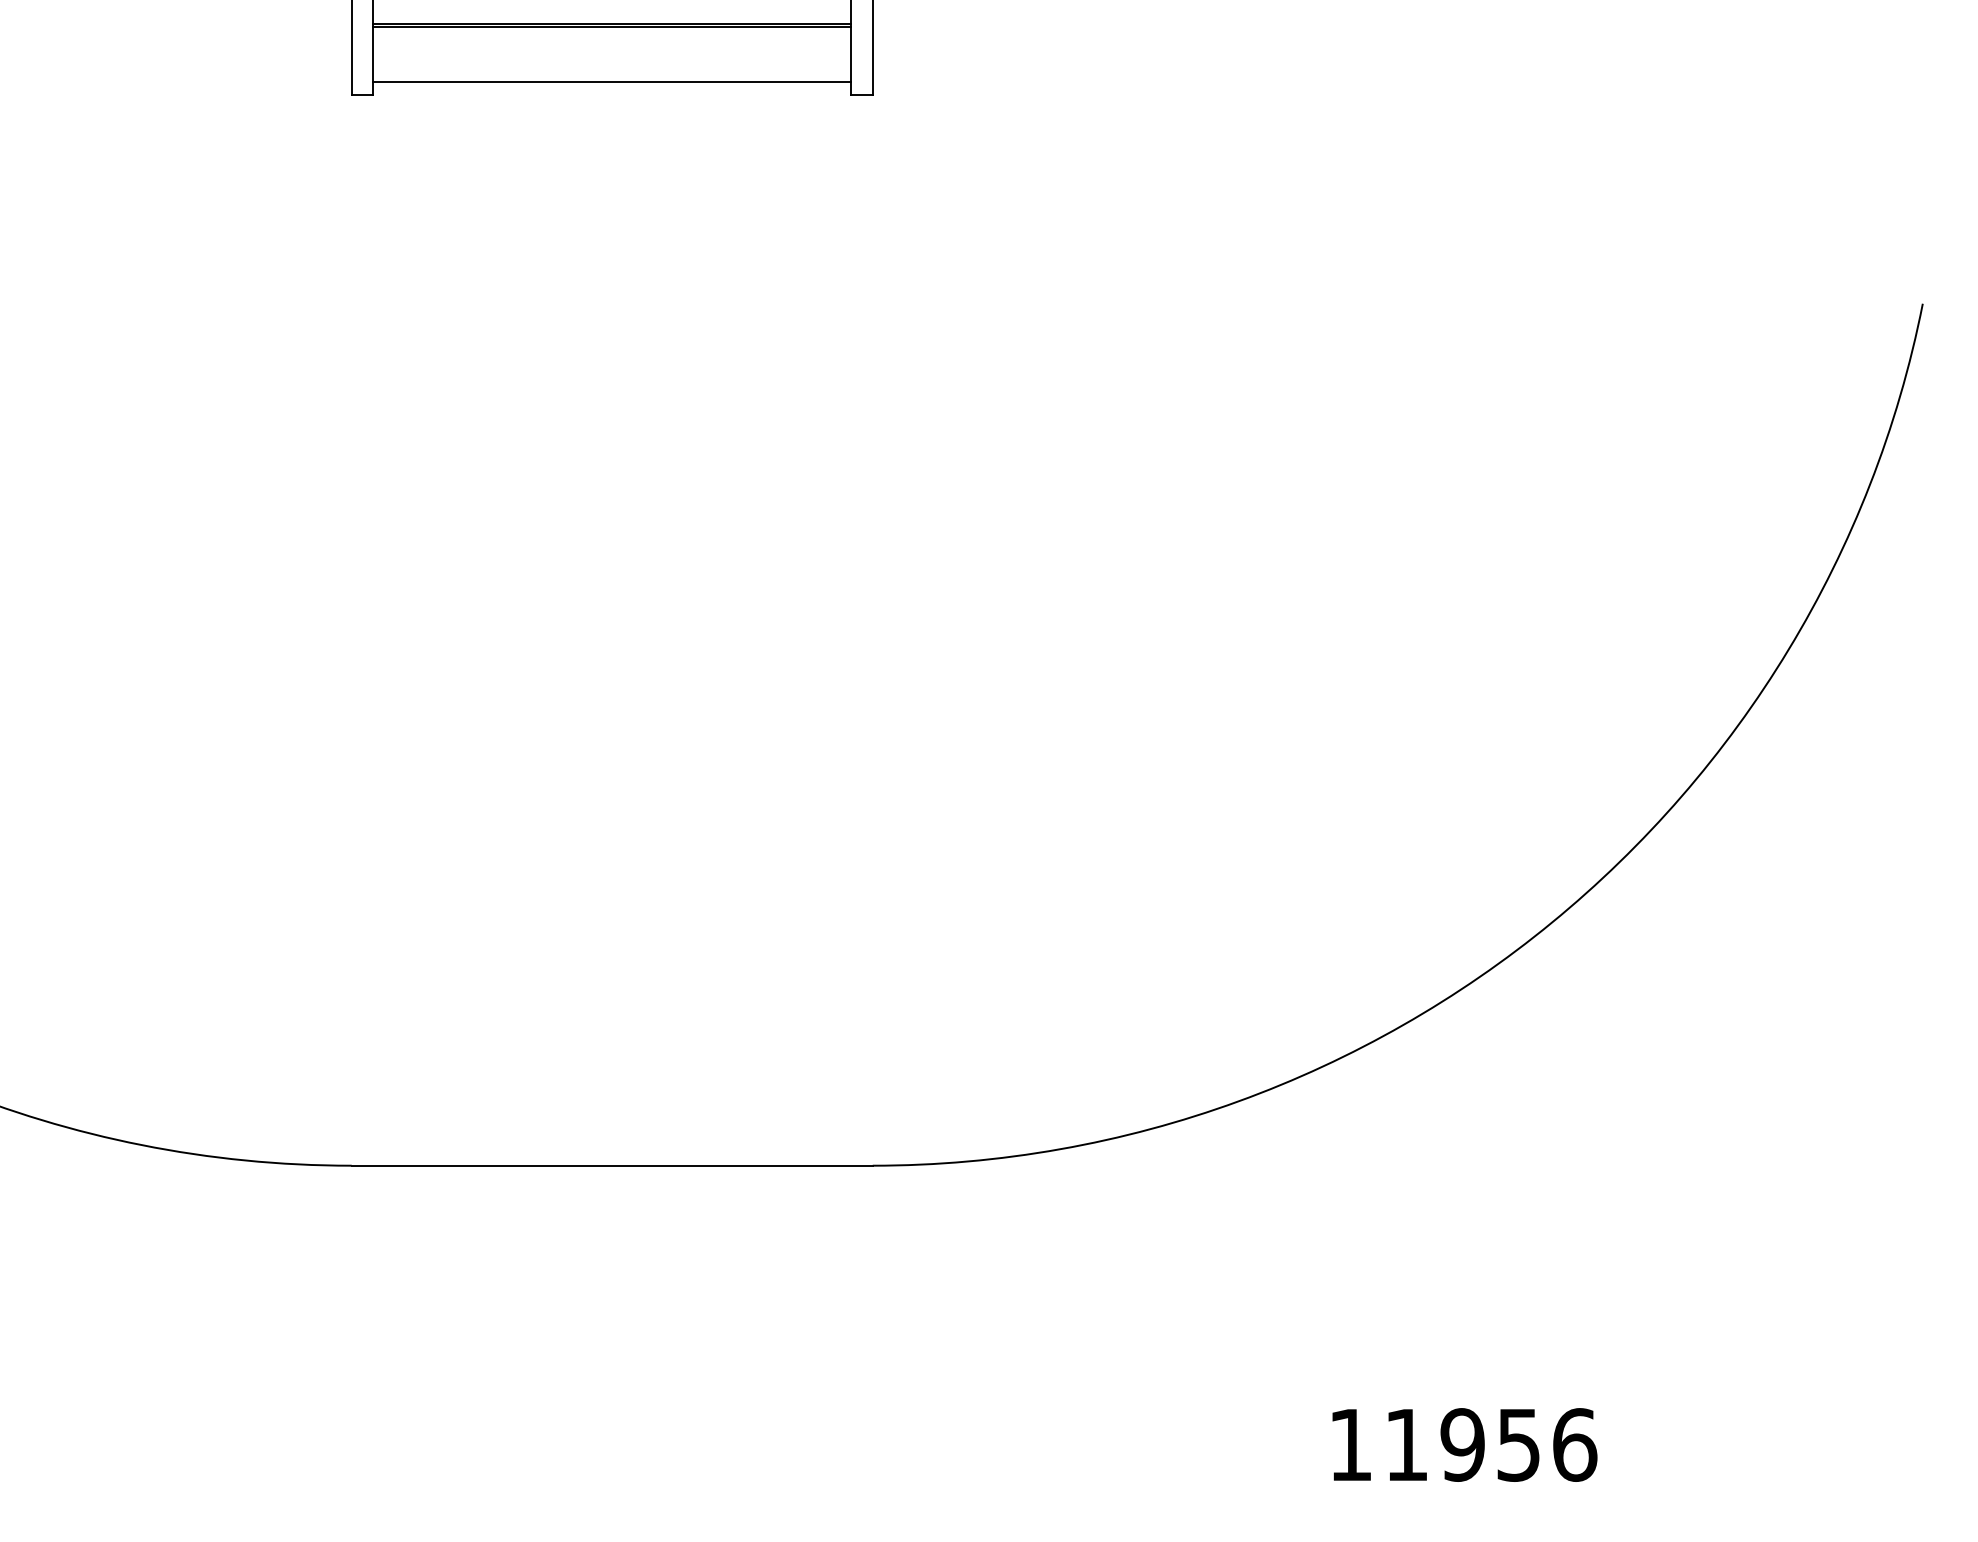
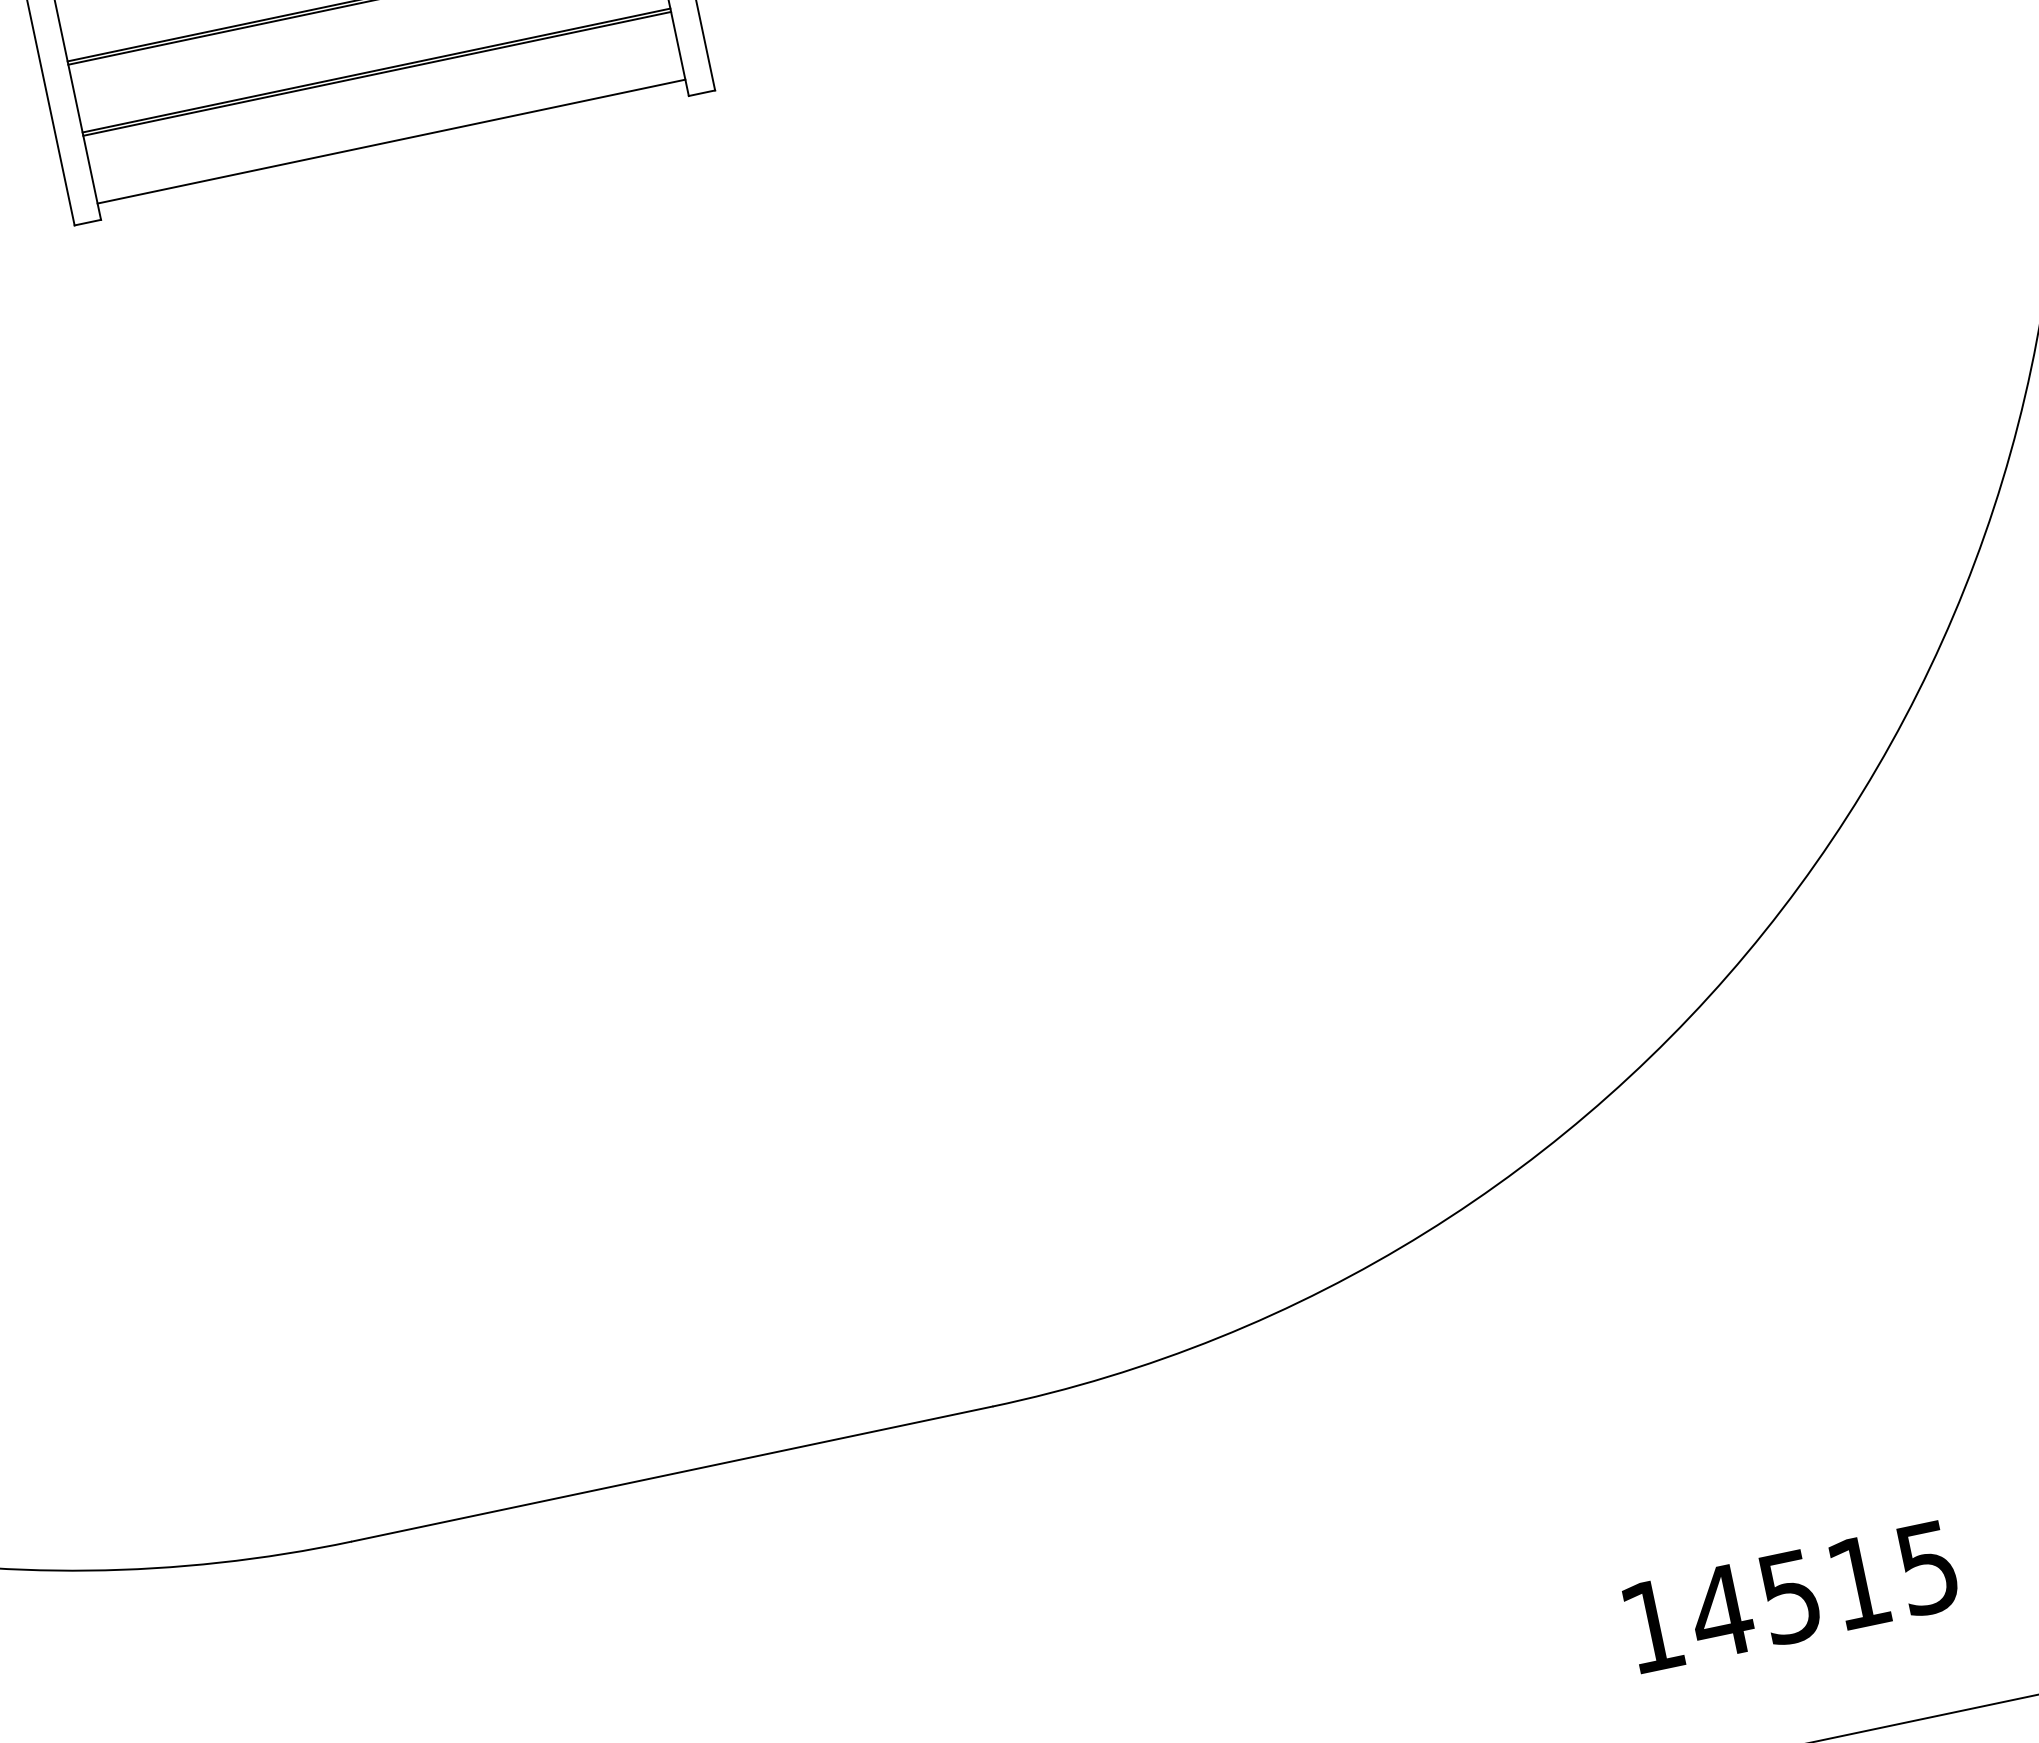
text: (1490, 1444) -> (1824, 1589), 11956 -> 14515

